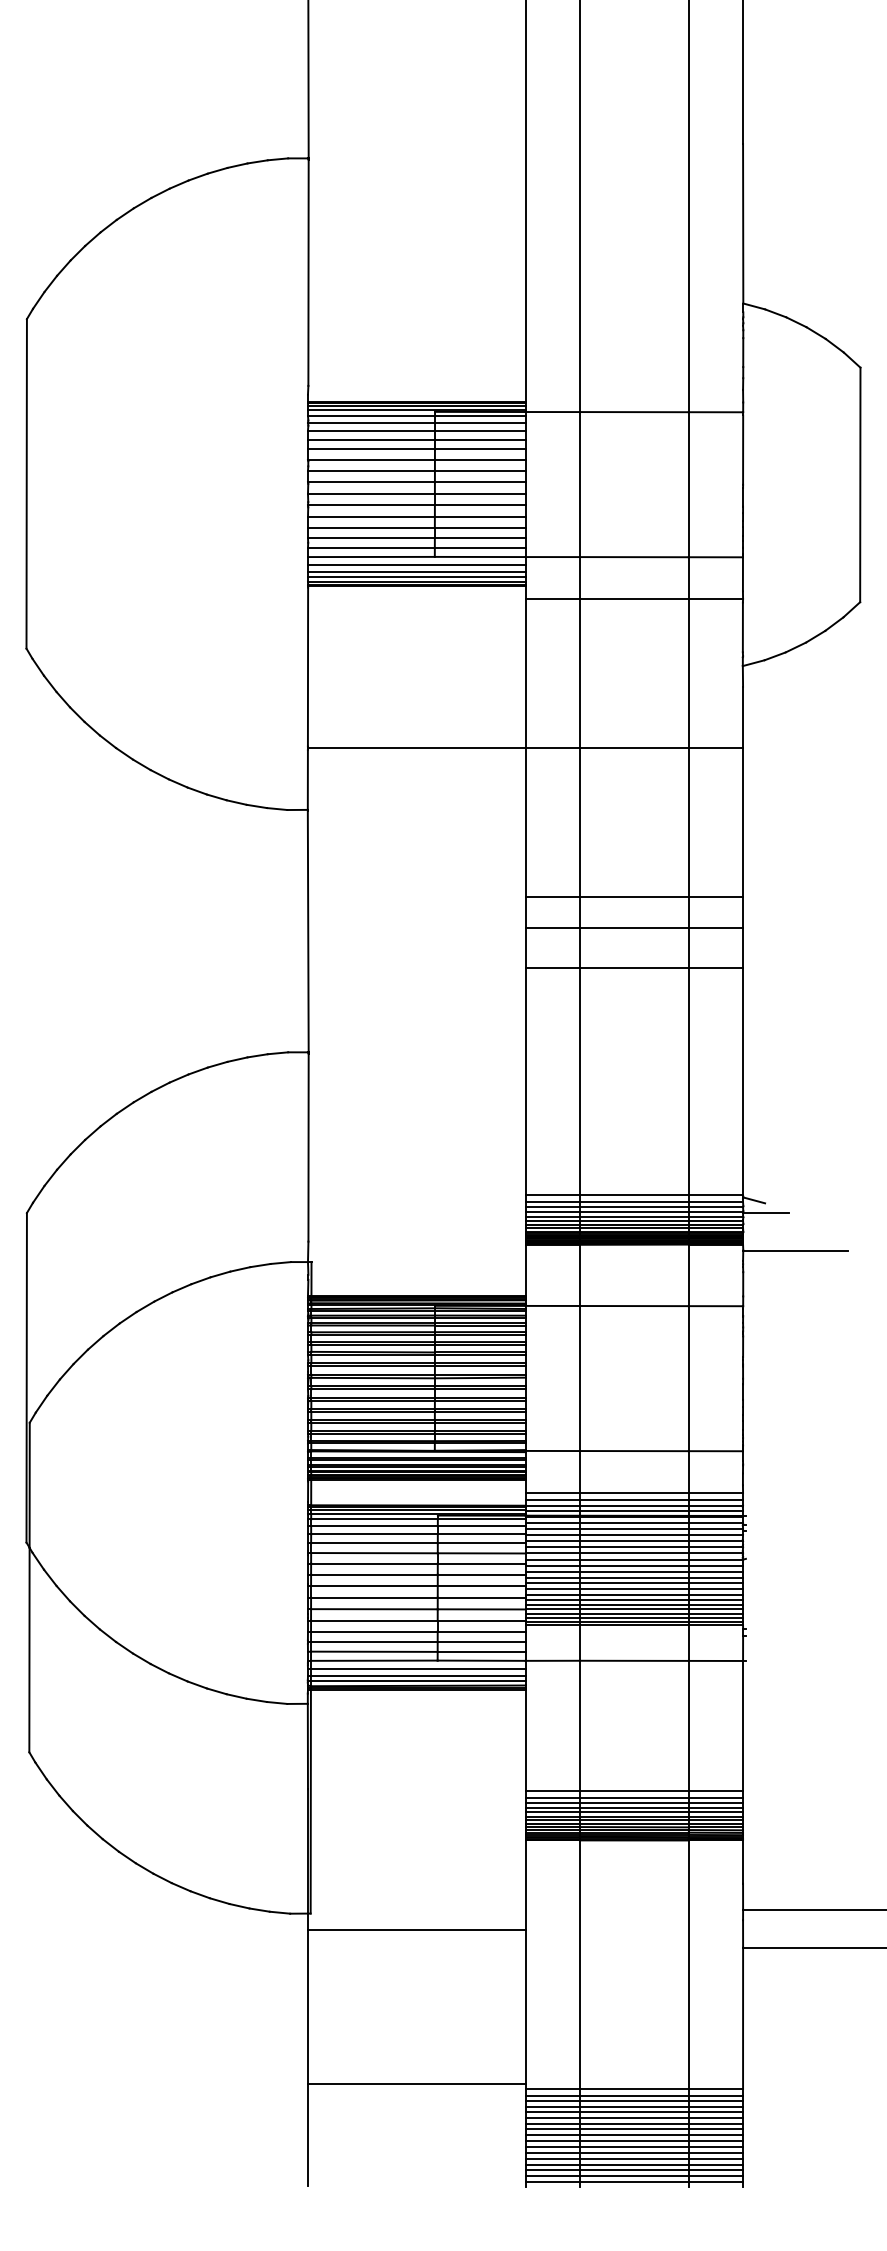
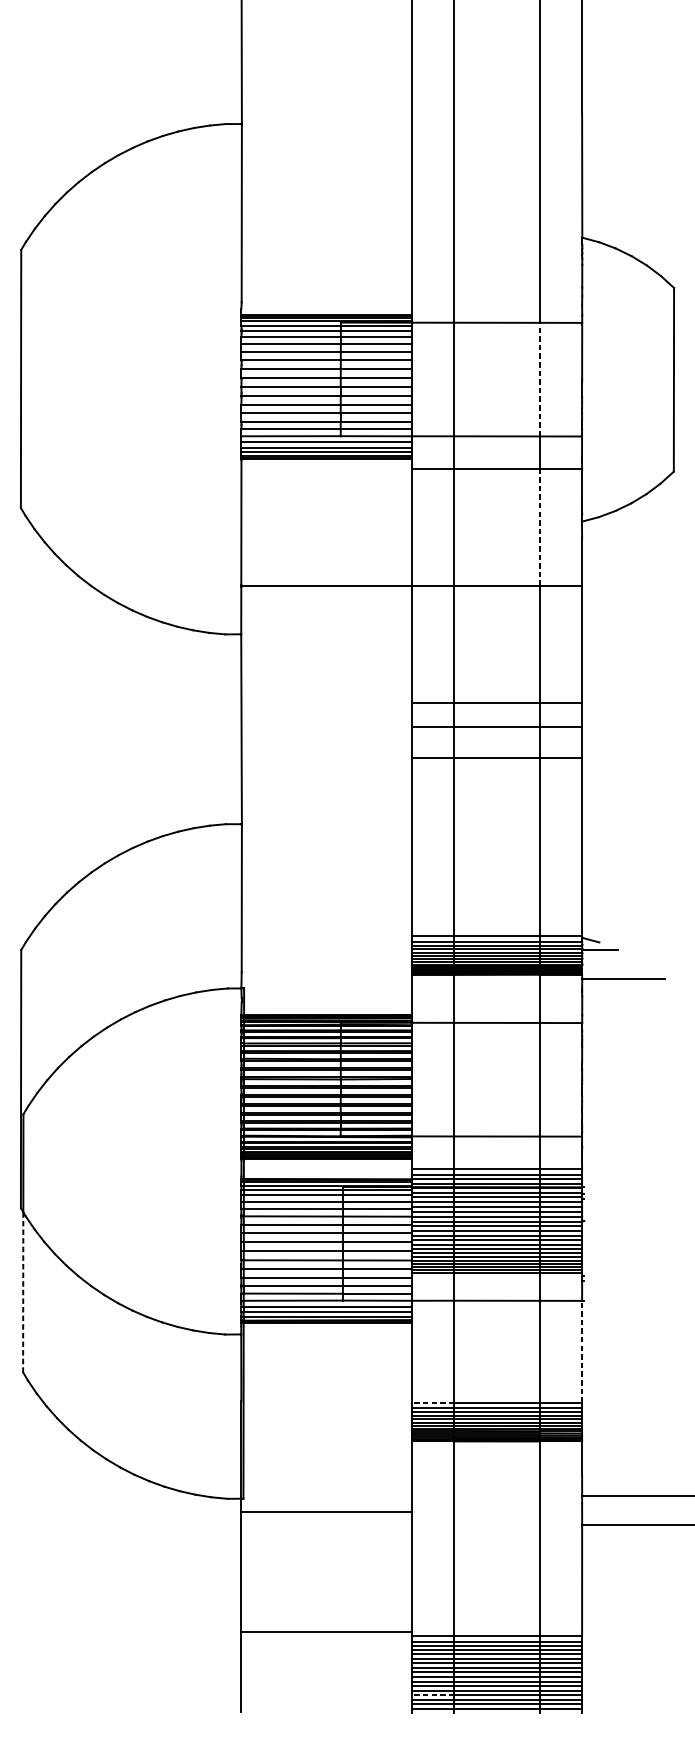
line: (688, 484) -> (539, 379), solid -> dashed
line: (688, 673) -> (539, 527), solid -> dashed
line: (29, 1650) -> (23, 1292), solid -> dashed
line: (743, 1725) -> (582, 1351), solid -> dashed
line: (552, 1791) -> (432, 1403), solid -> dashed
line: (552, 2164) -> (432, 1695), solid -> dashed

